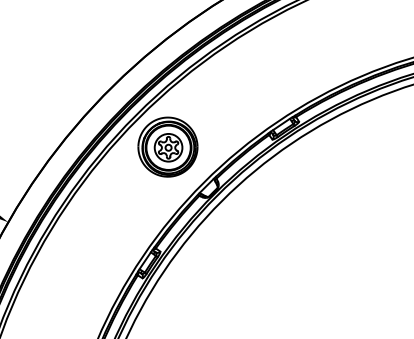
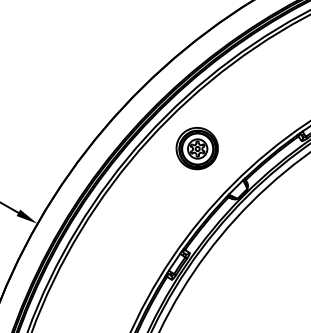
part: (167, 146) -> (196, 147), size x0.7

